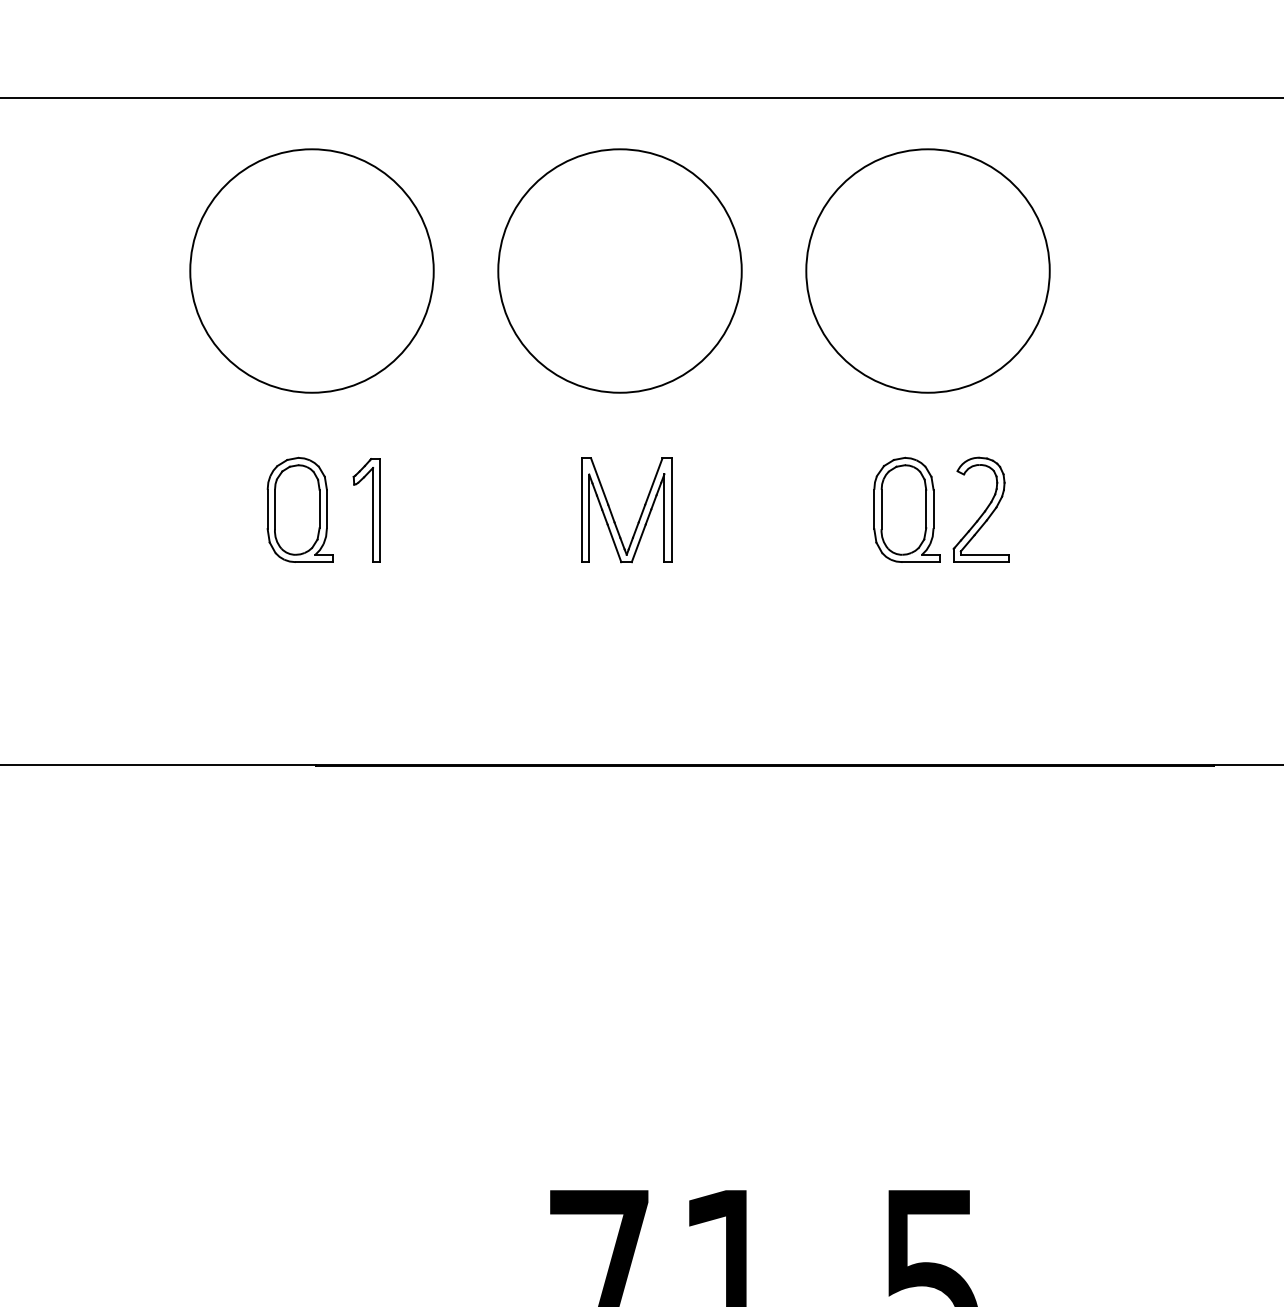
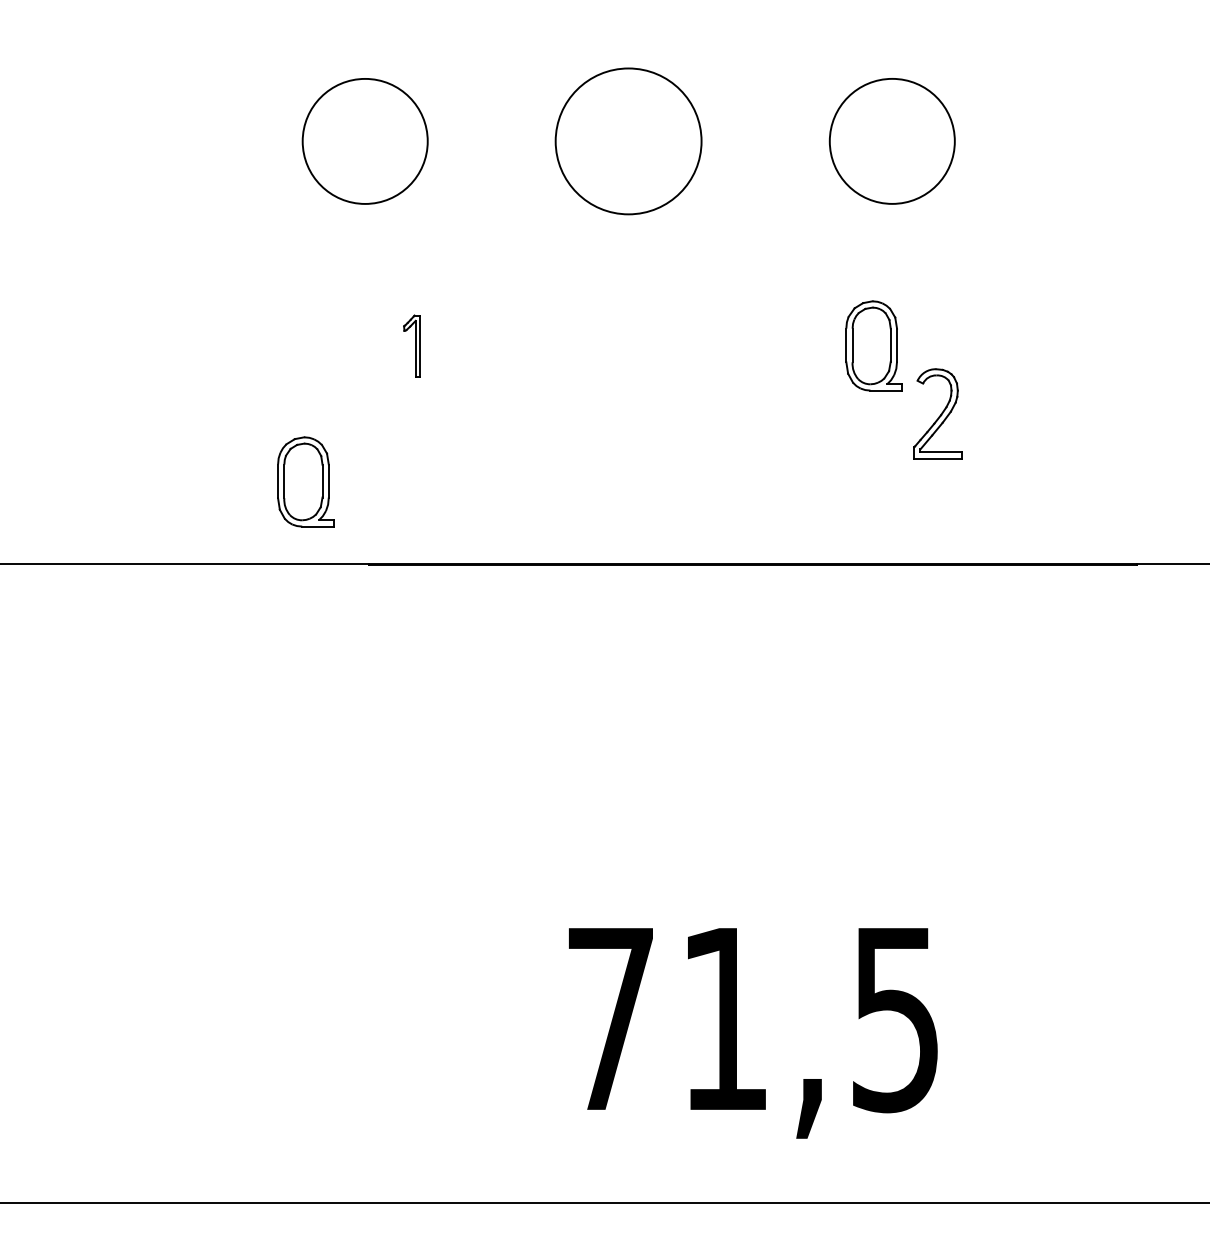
circle: (312, 271) -> (365, 141), size x0.6
circle: (619, 271) -> (628, 141), size x0.7
circle: (928, 271) -> (892, 141), size x0.6
part: (299, 509) -> (305, 481), moved
part: (980, 509) -> (937, 413), moved
part: (366, 510) -> (411, 346), size x0.7
part: (612, 513) -> (622, 348), removed

